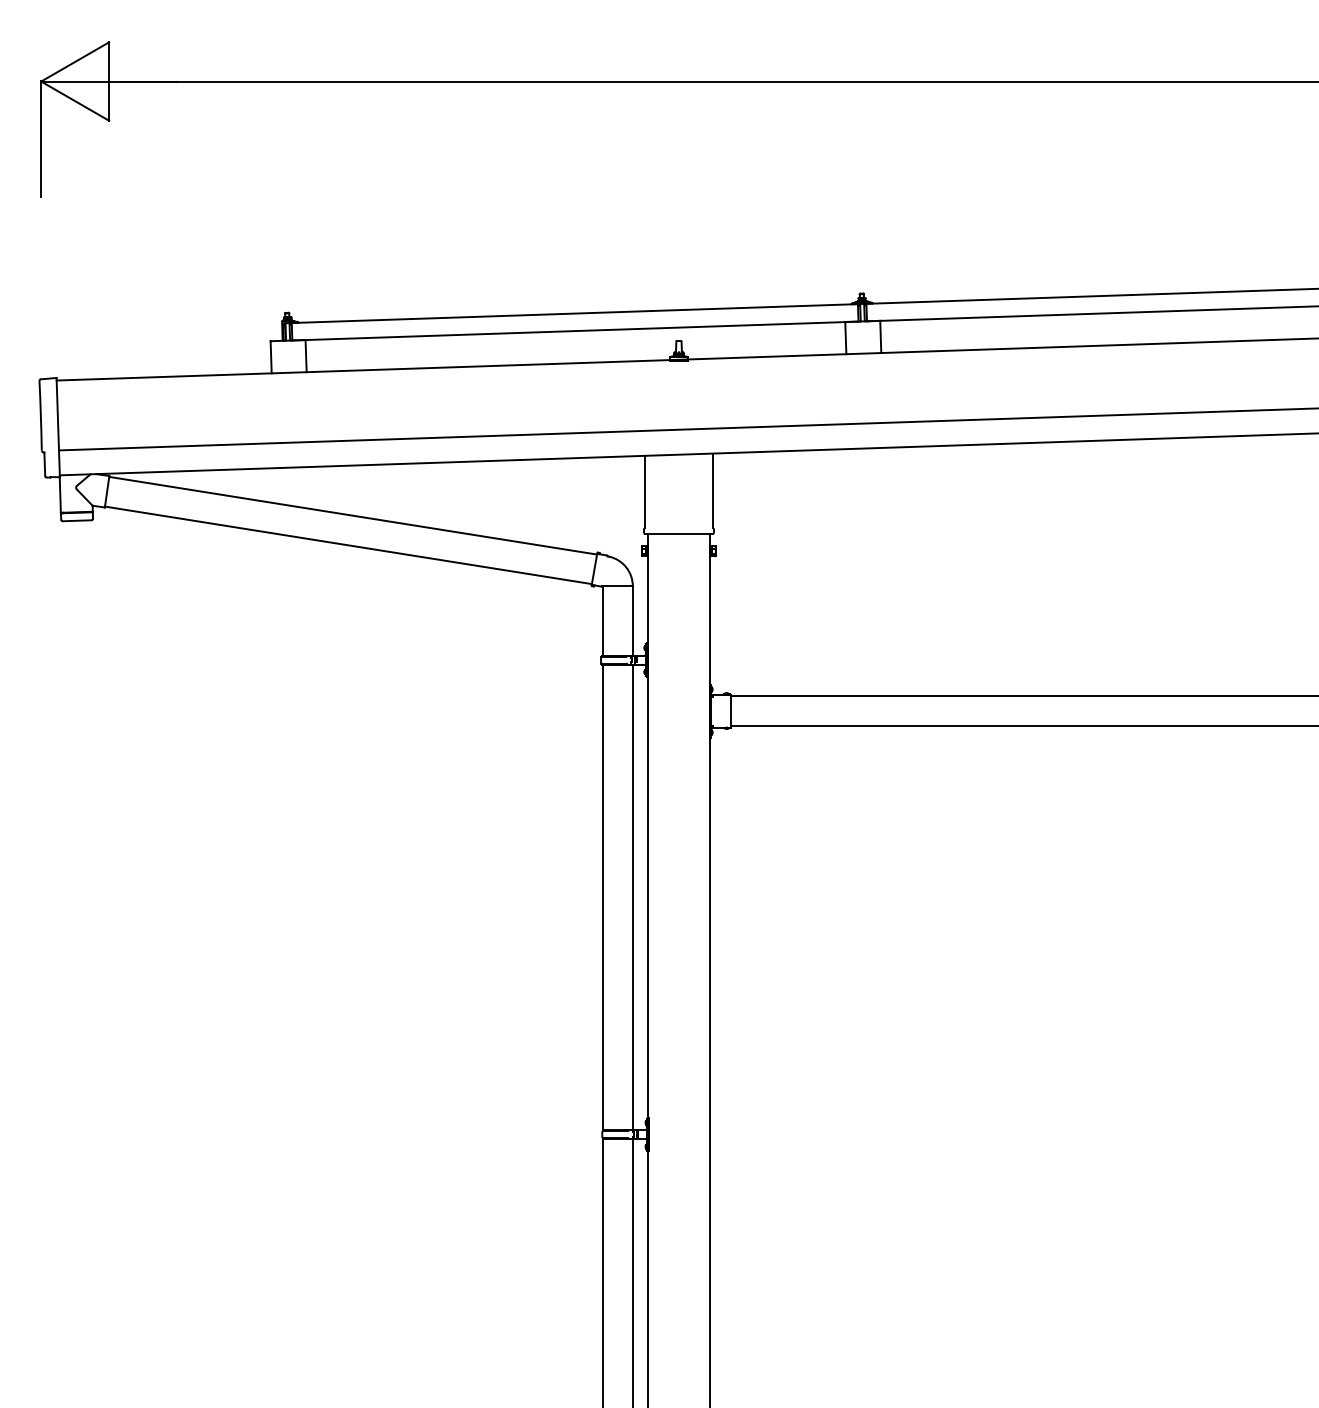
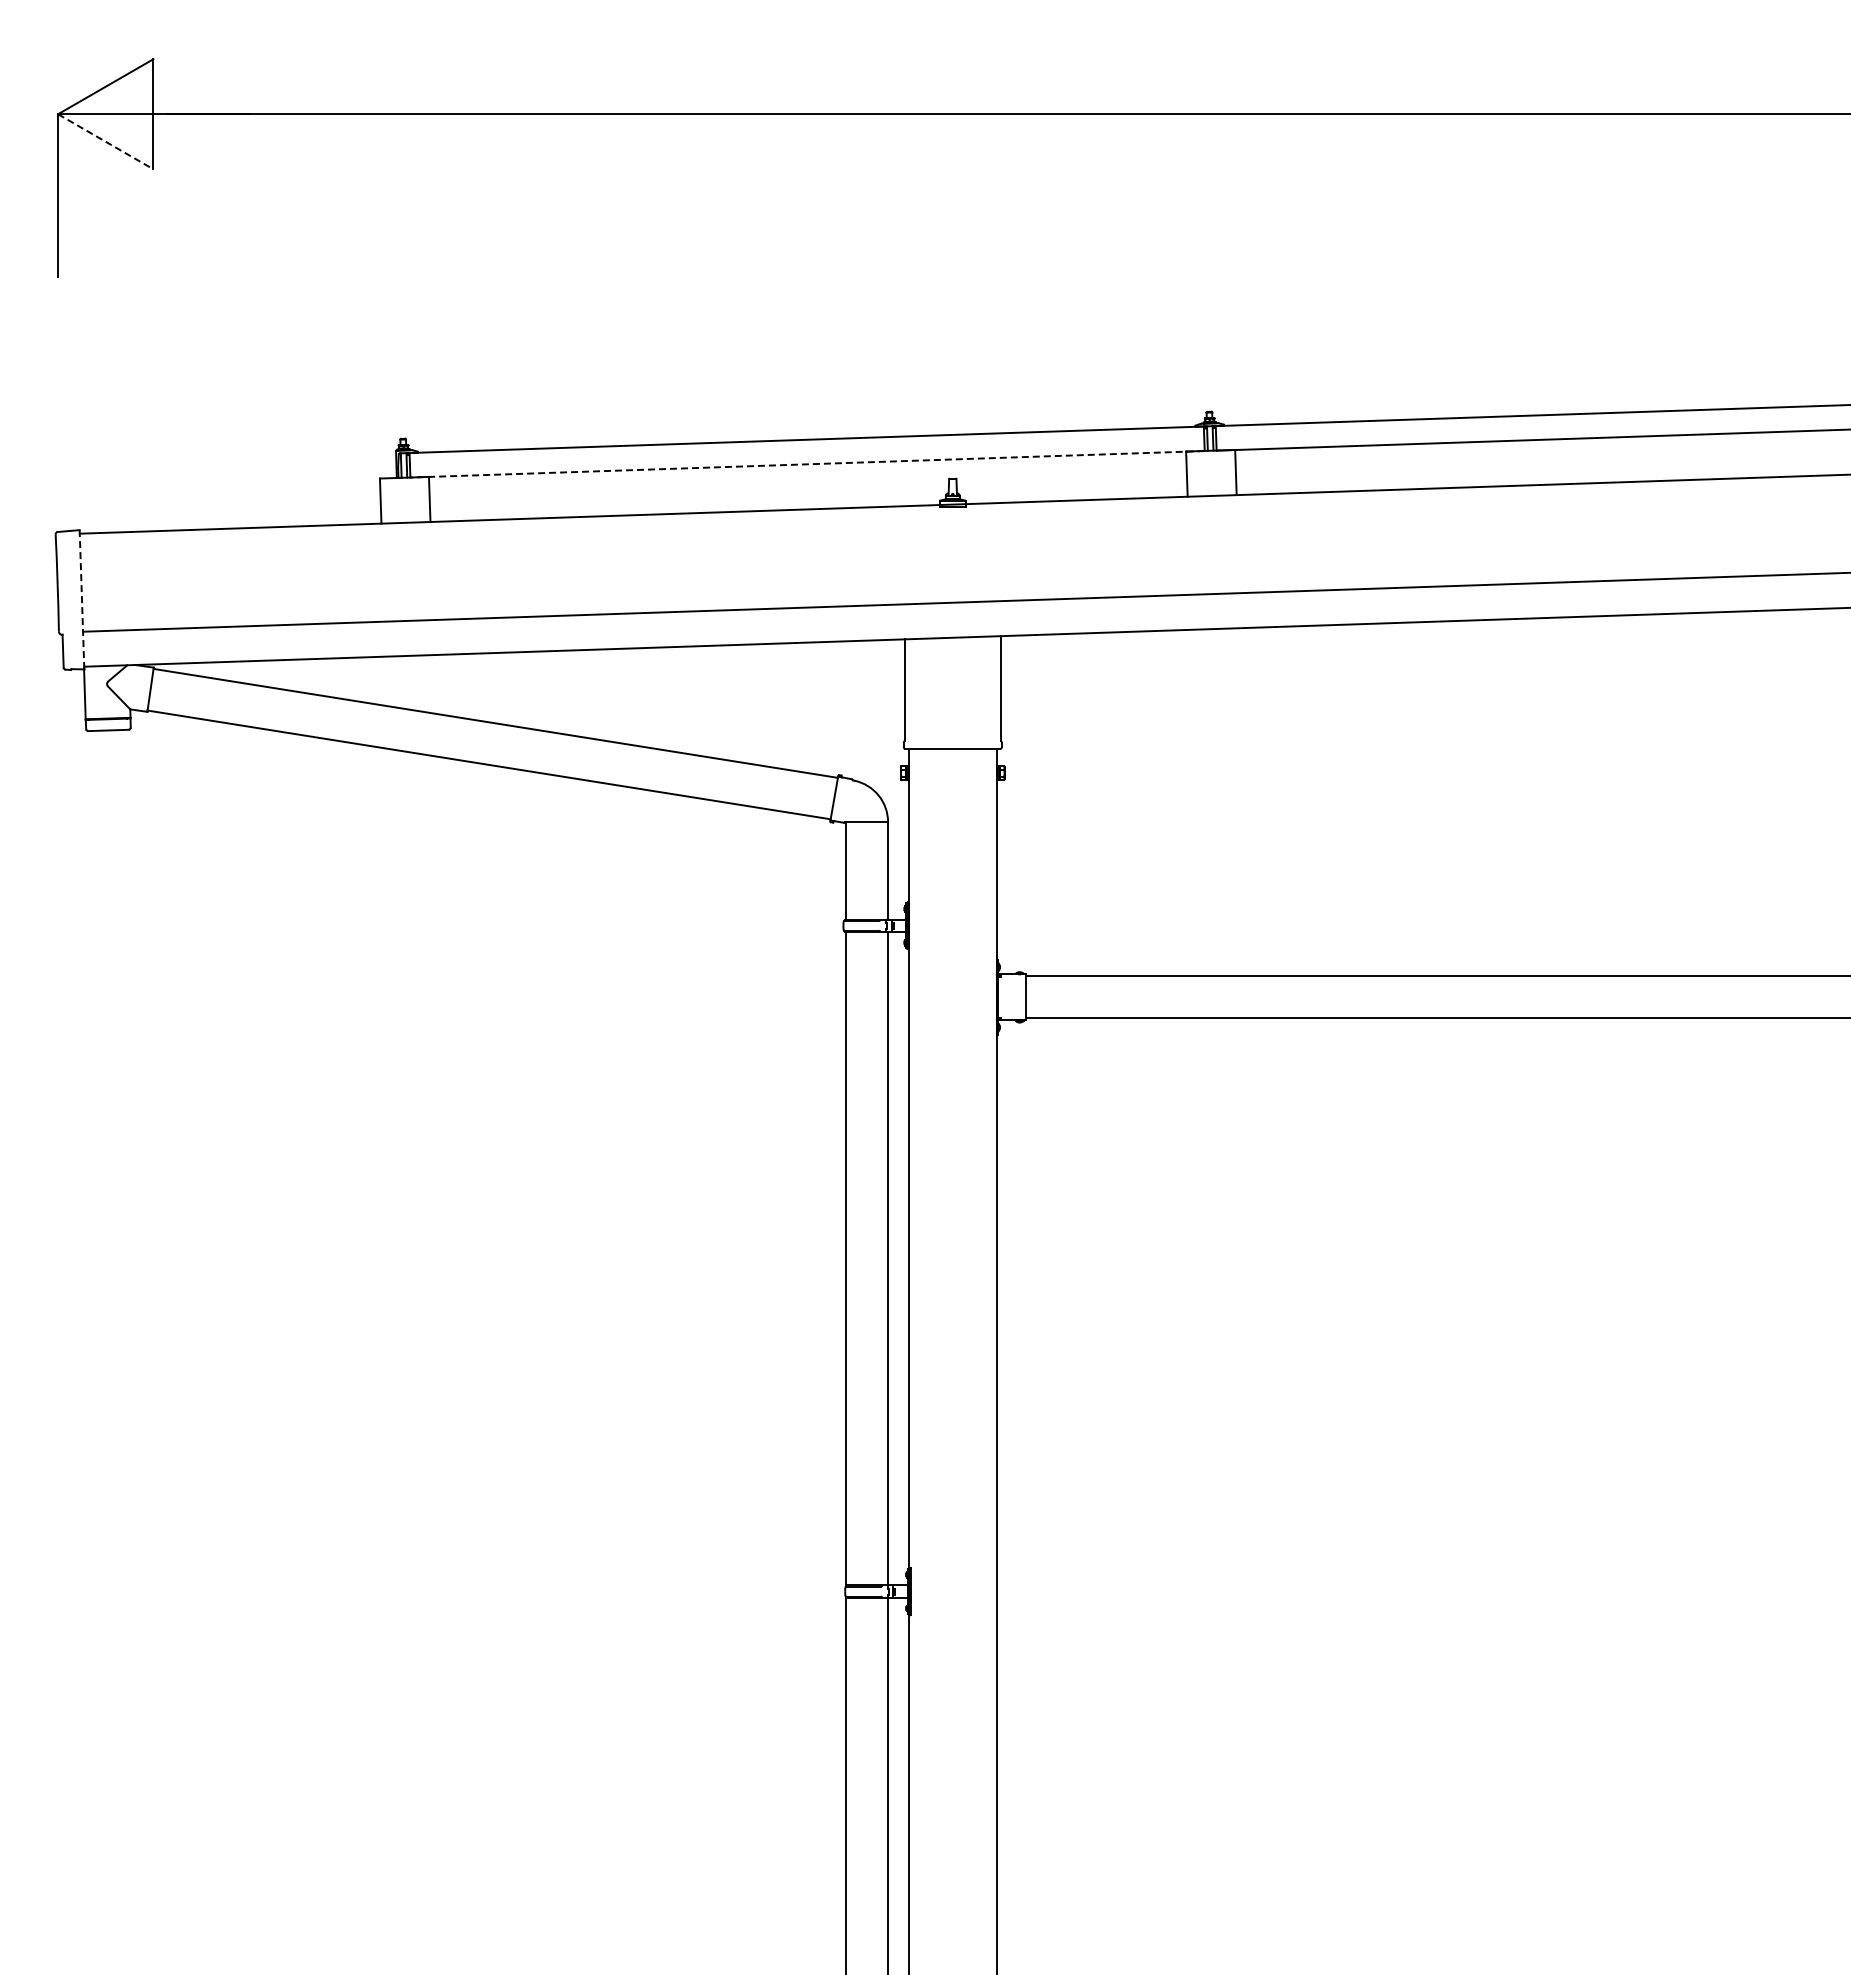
line: (75, 101) -> (106, 142), solid -> dashed
line: (575, 331) -> (807, 464), solid -> dashed
line: (58, 427) -> (82, 599), solid -> dashed

